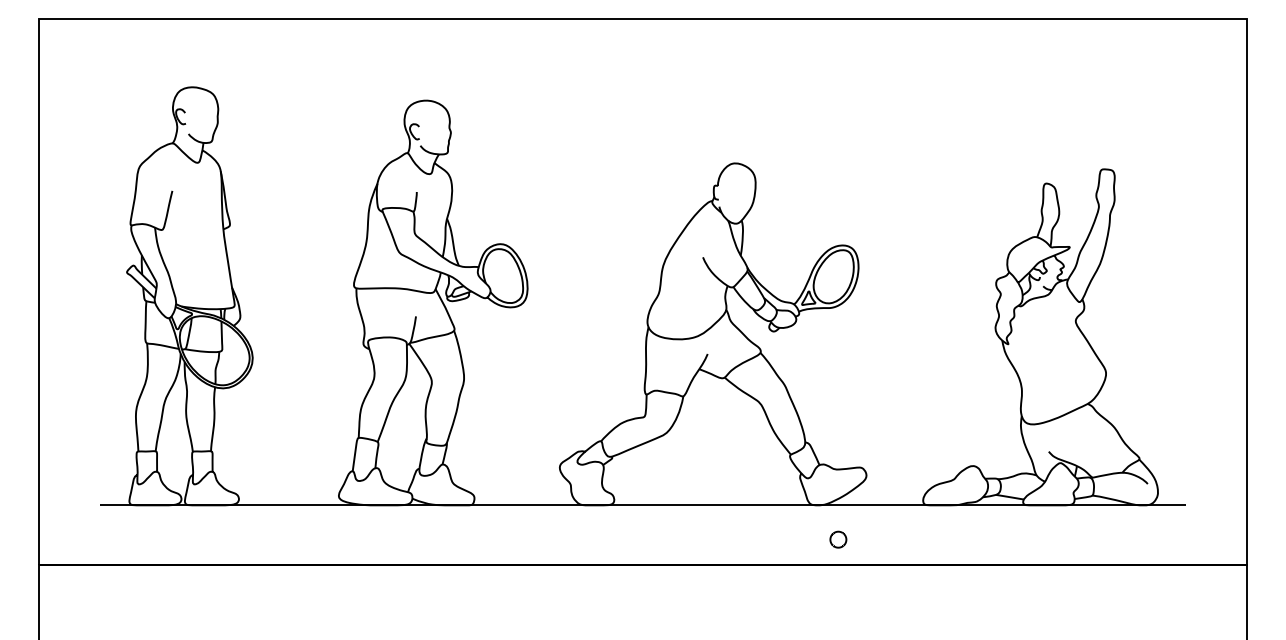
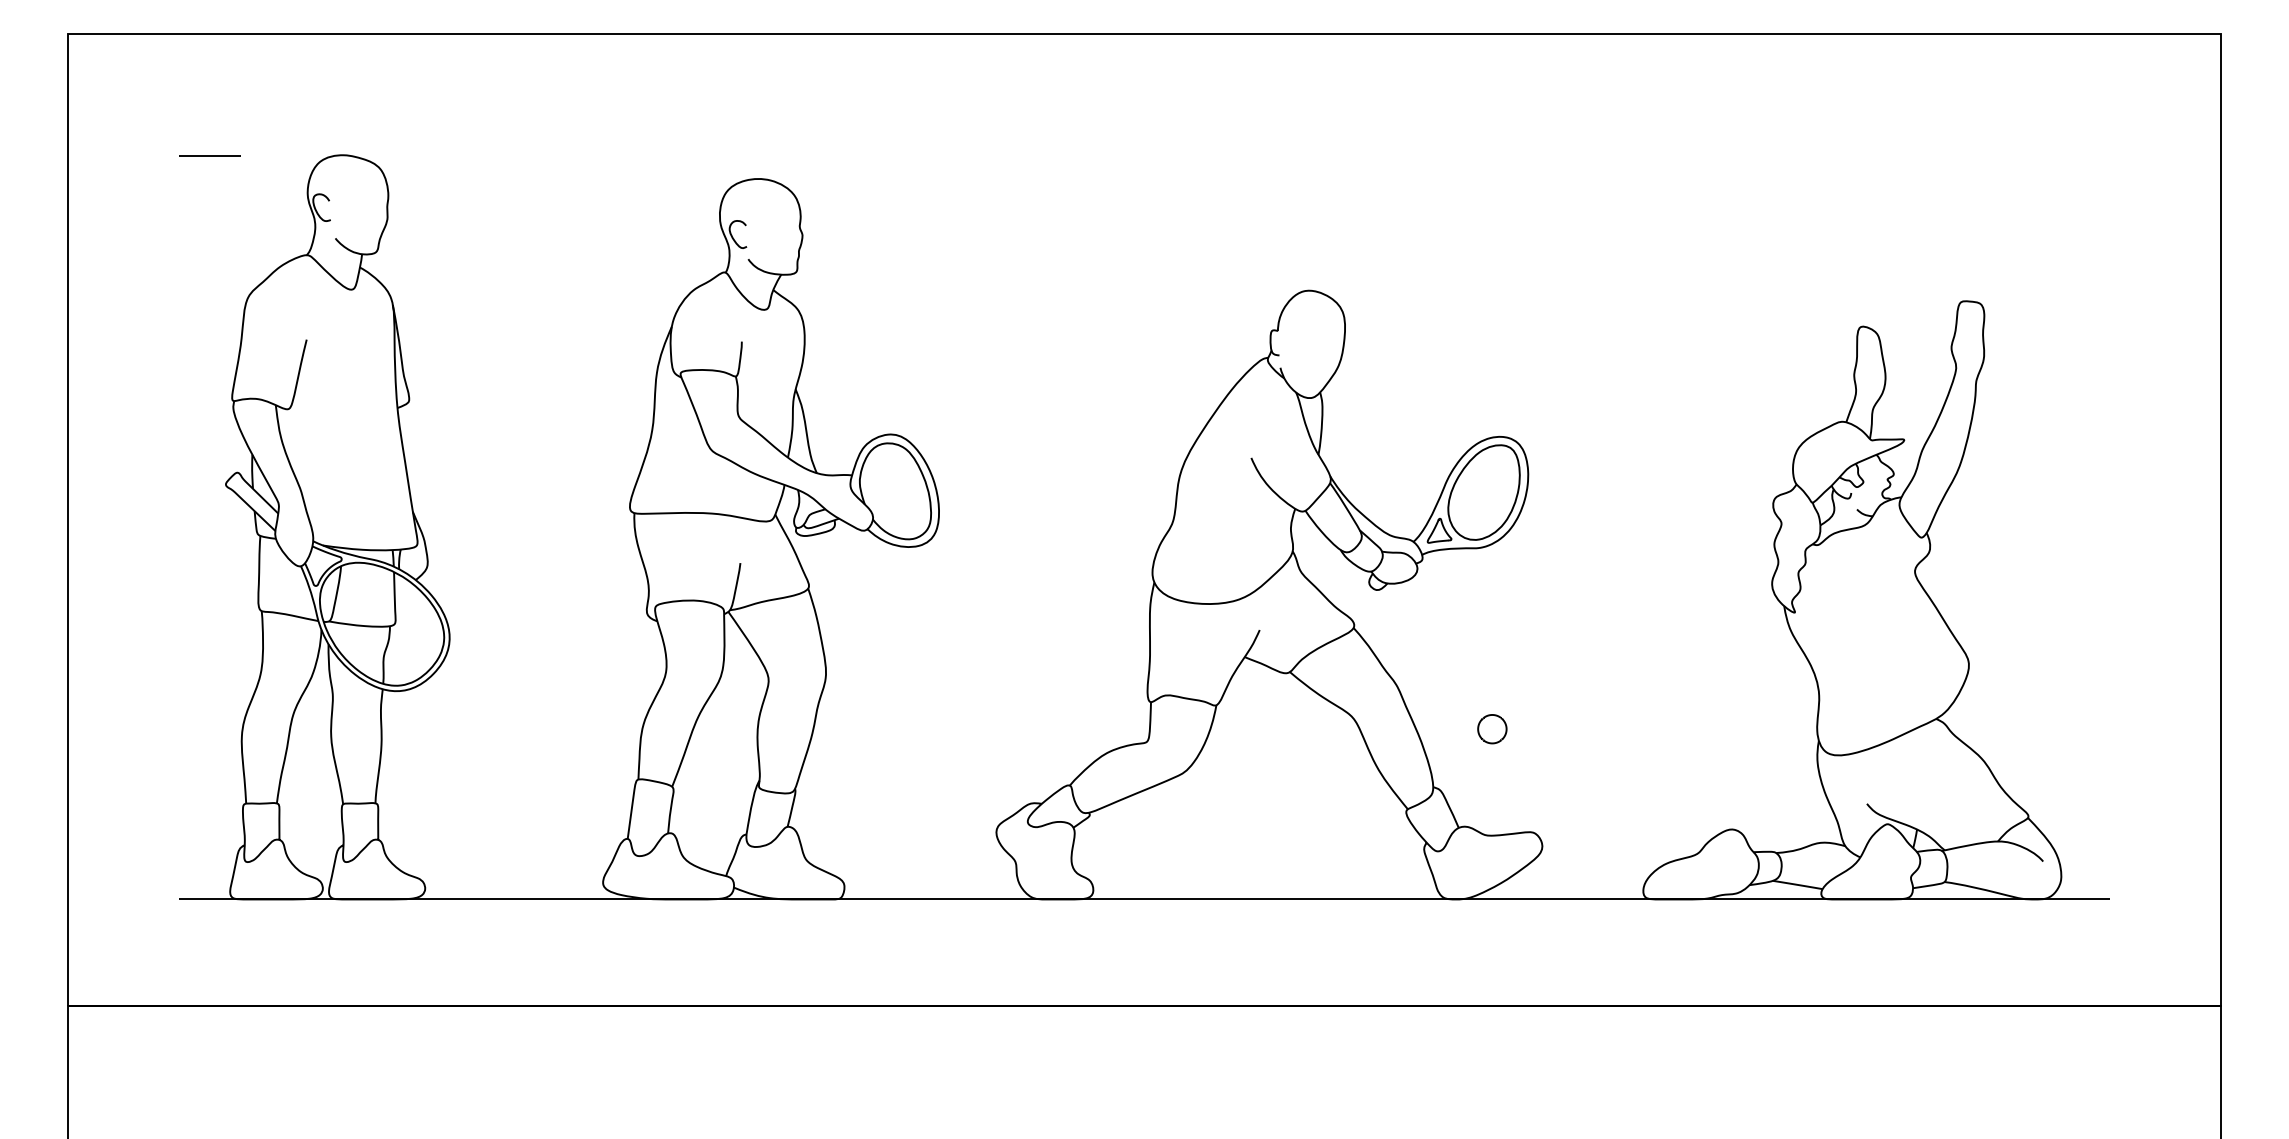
line: (117, 87) -> (208, 155), added
part: (838, 539) -> (1492, 728), moved

